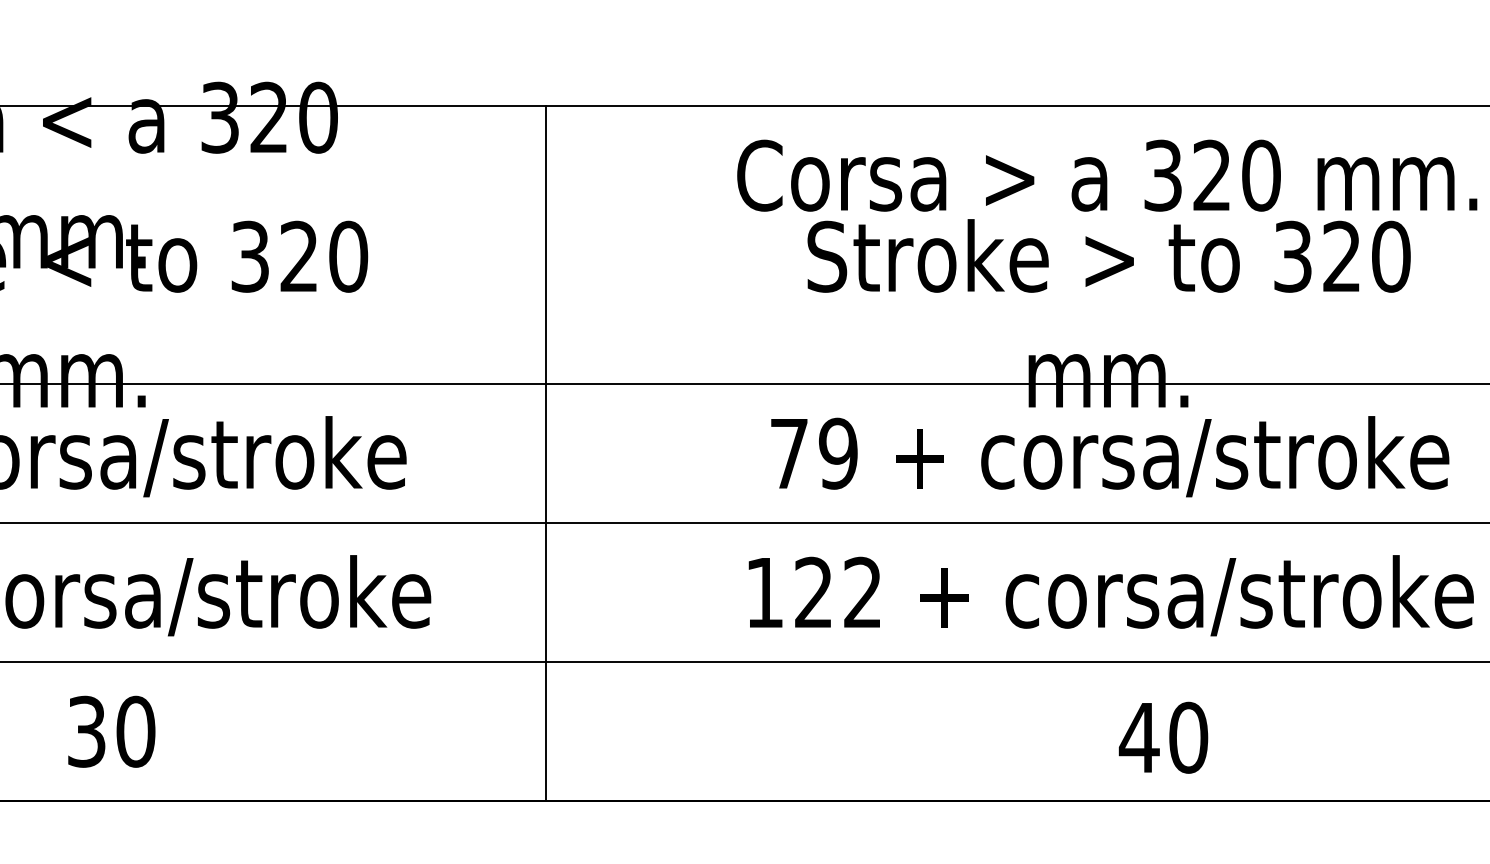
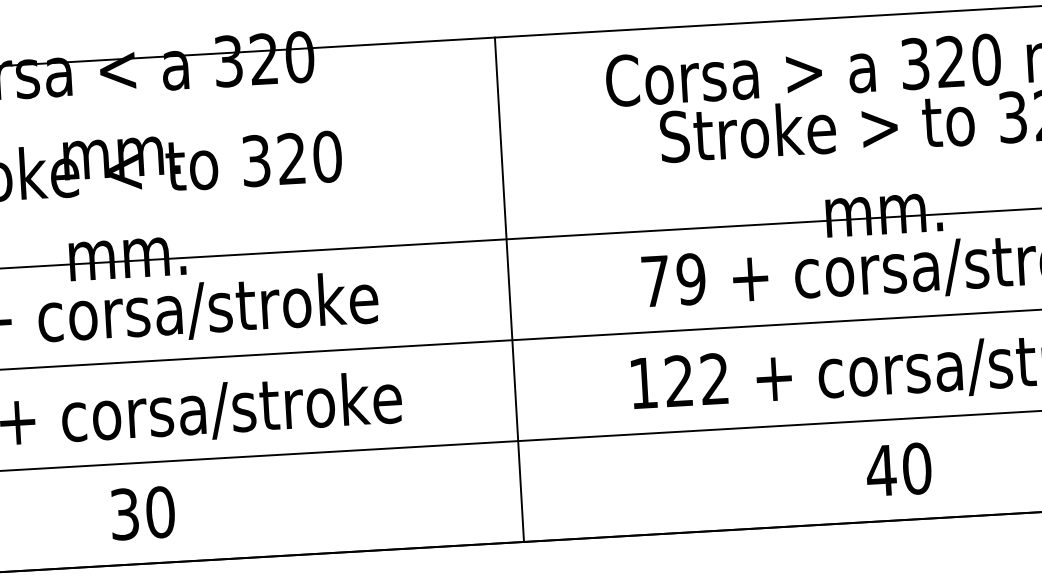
line: (545, 453) -> (509, 289), moved
text: (111, 731) -> (142, 513), moved
text: (1163, 737) -> (898, 469), moved

